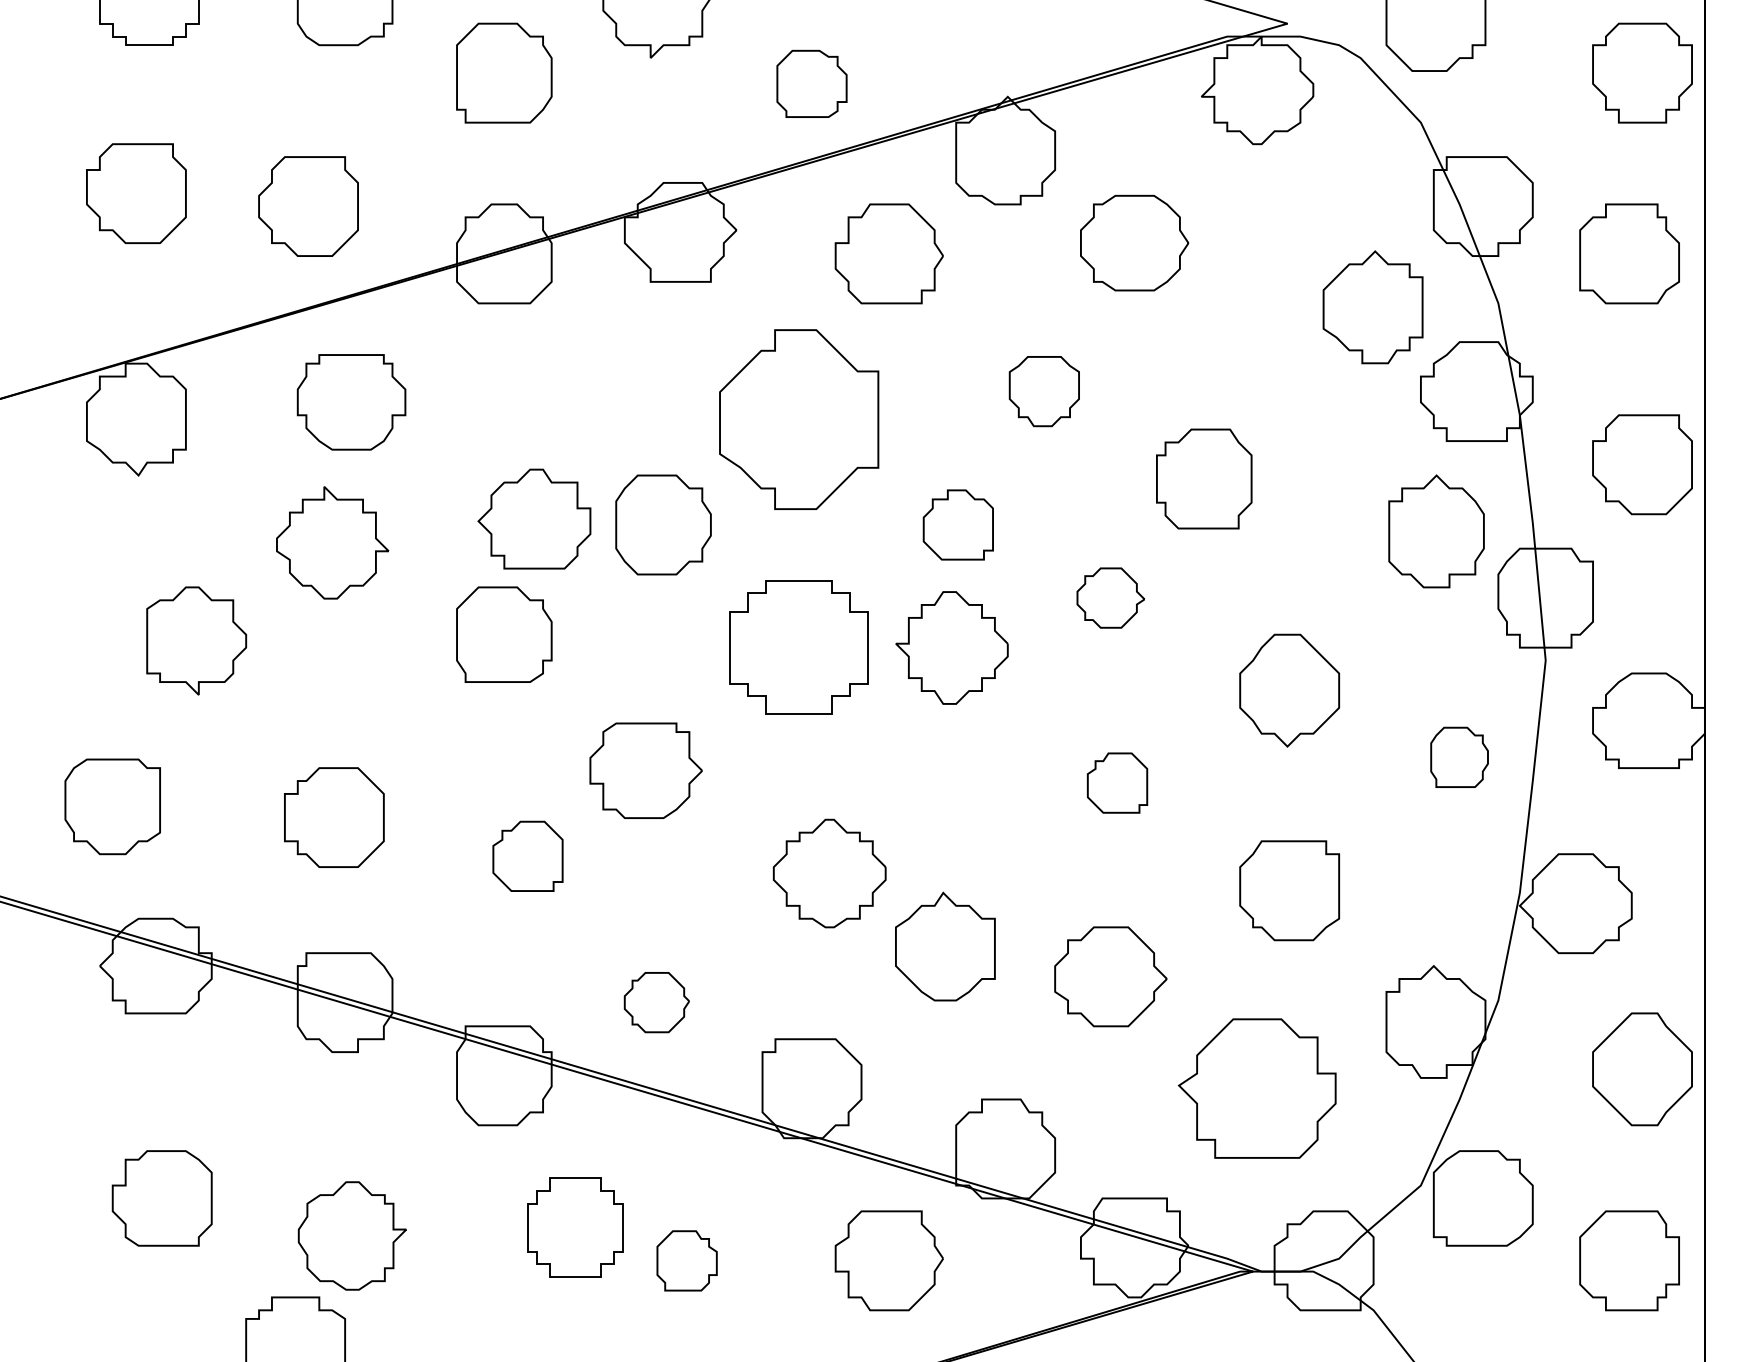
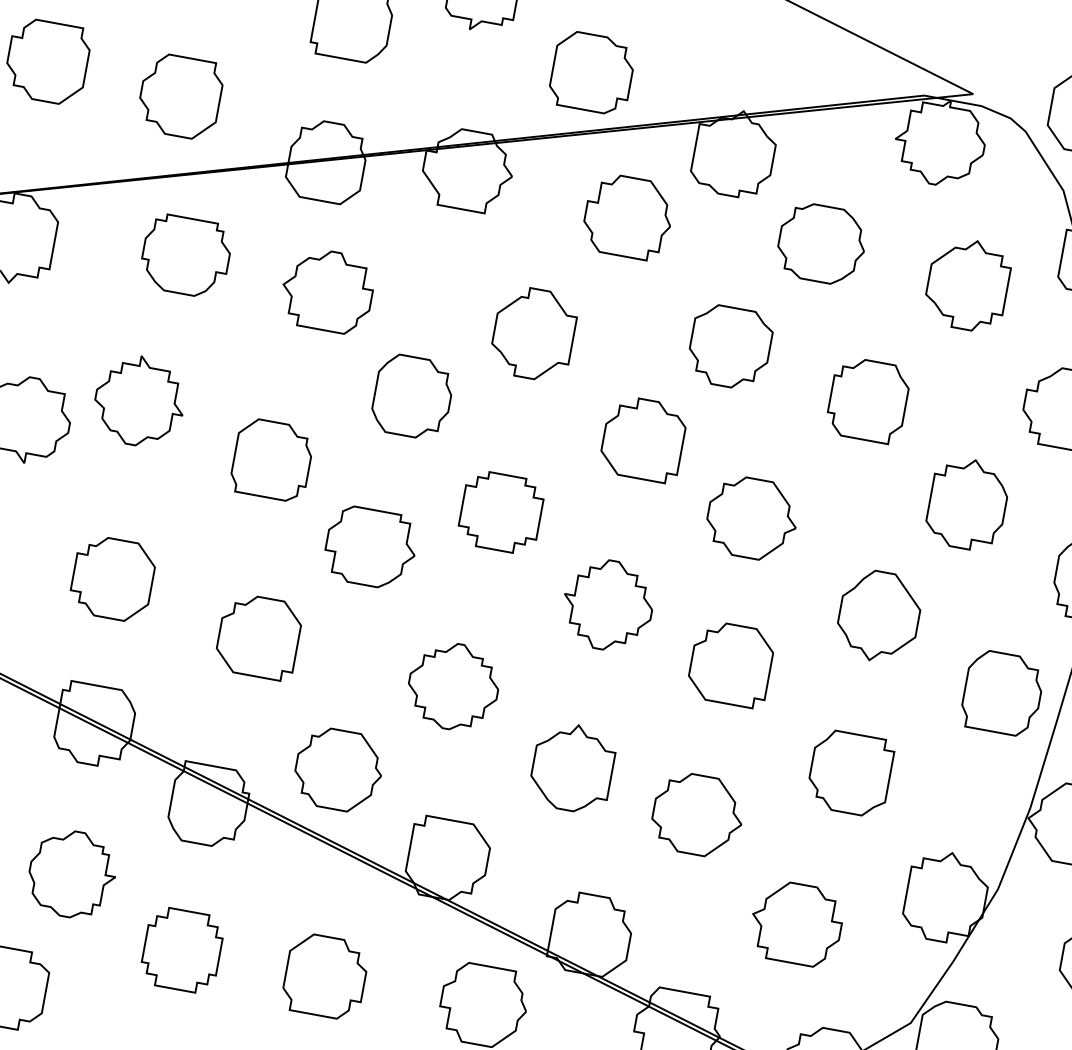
part: (811, 83) -> (591, 72), size x1.43
part: (1372, 307) -> (967, 284), moved
part: (1044, 391) -> (730, 347), size x1.43
part: (798, 419) -> (533, 333), size x0.62
part: (1204, 478) -> (868, 400), moved
part: (534, 518) -> (327, 290), moved
part: (958, 524) -> (643, 439), size x1.43
part: (1436, 531) -> (967, 504), moved
part: (332, 542) -> (139, 400), moved
part: (1110, 597) -> (752, 518), size x1.67
part: (799, 647) -> (501, 512), size x0.71
part: (951, 647) -> (607, 604), moved
part: (1459, 757) -> (1002, 693), size x1.67
part: (645, 770) -> (370, 547), moved
part: (1117, 782) -> (731, 663), size x1.67
part: (527, 856) -> (258, 637), size x1.43
part: (829, 873) -> (453, 686), moved
part: (656, 1002) -> (338, 769), size x1.67
part: (1257, 1088) -> (796, 923), size x0.71
part: (575, 1227) -> (182, 950), moved
part: (351, 1235) -> (71, 873), moved
part: (686, 1260) -> (324, 976), size x1.67

